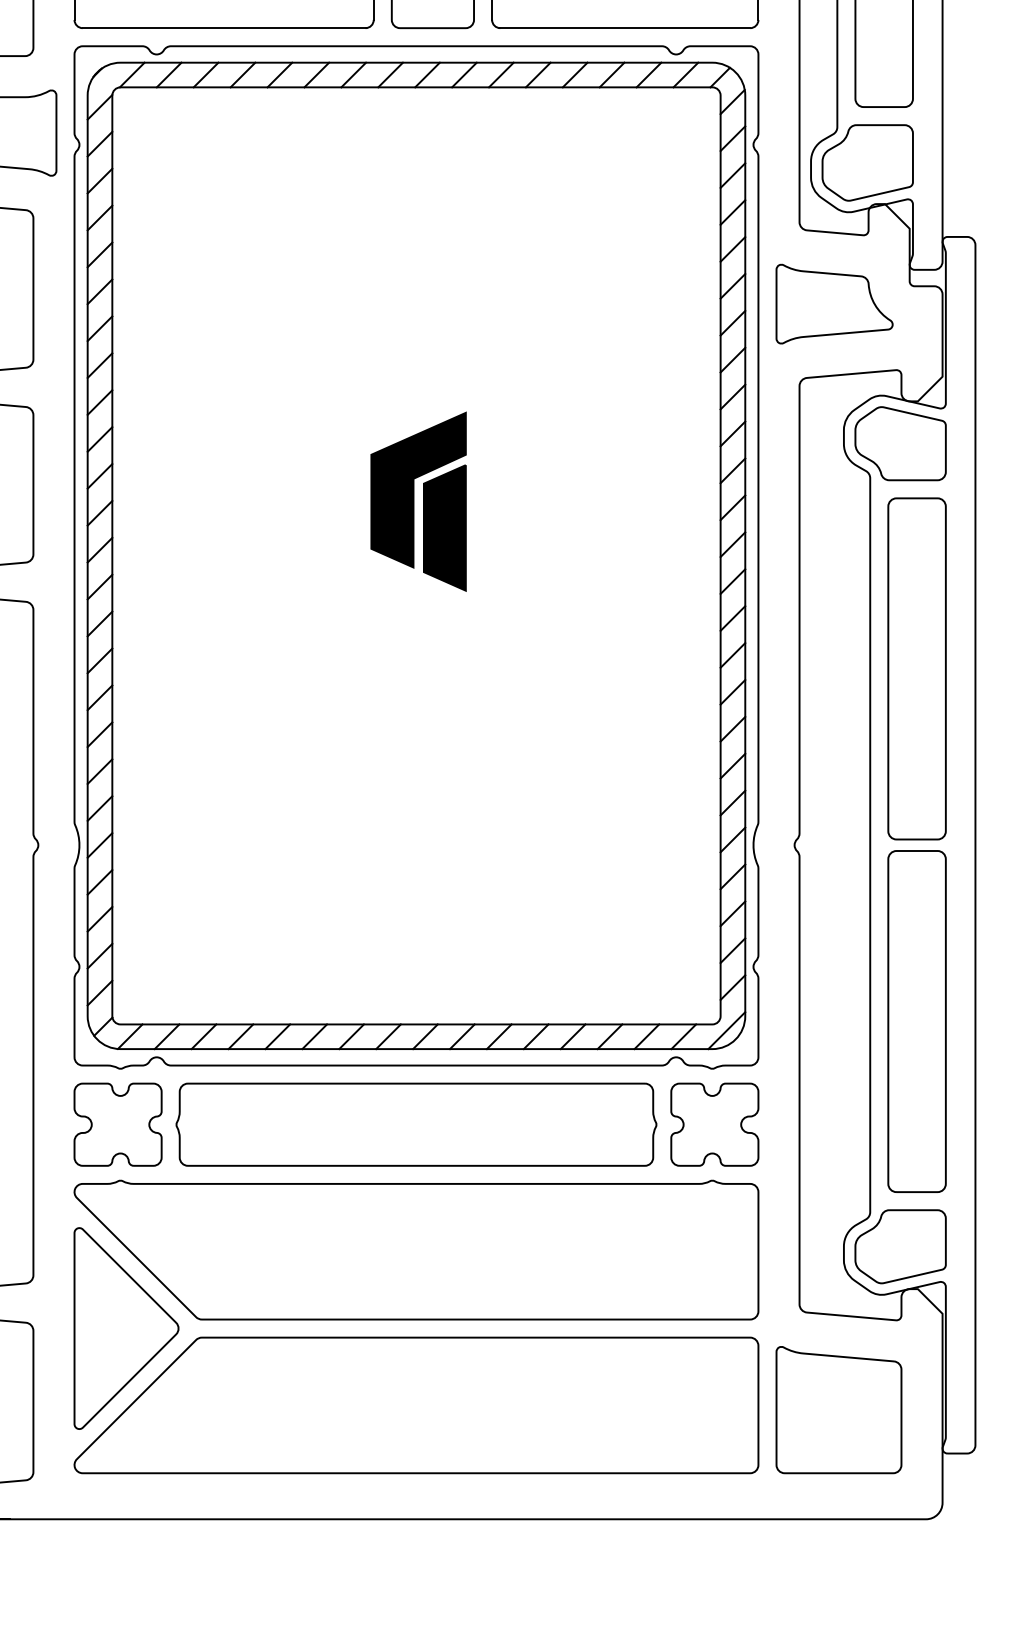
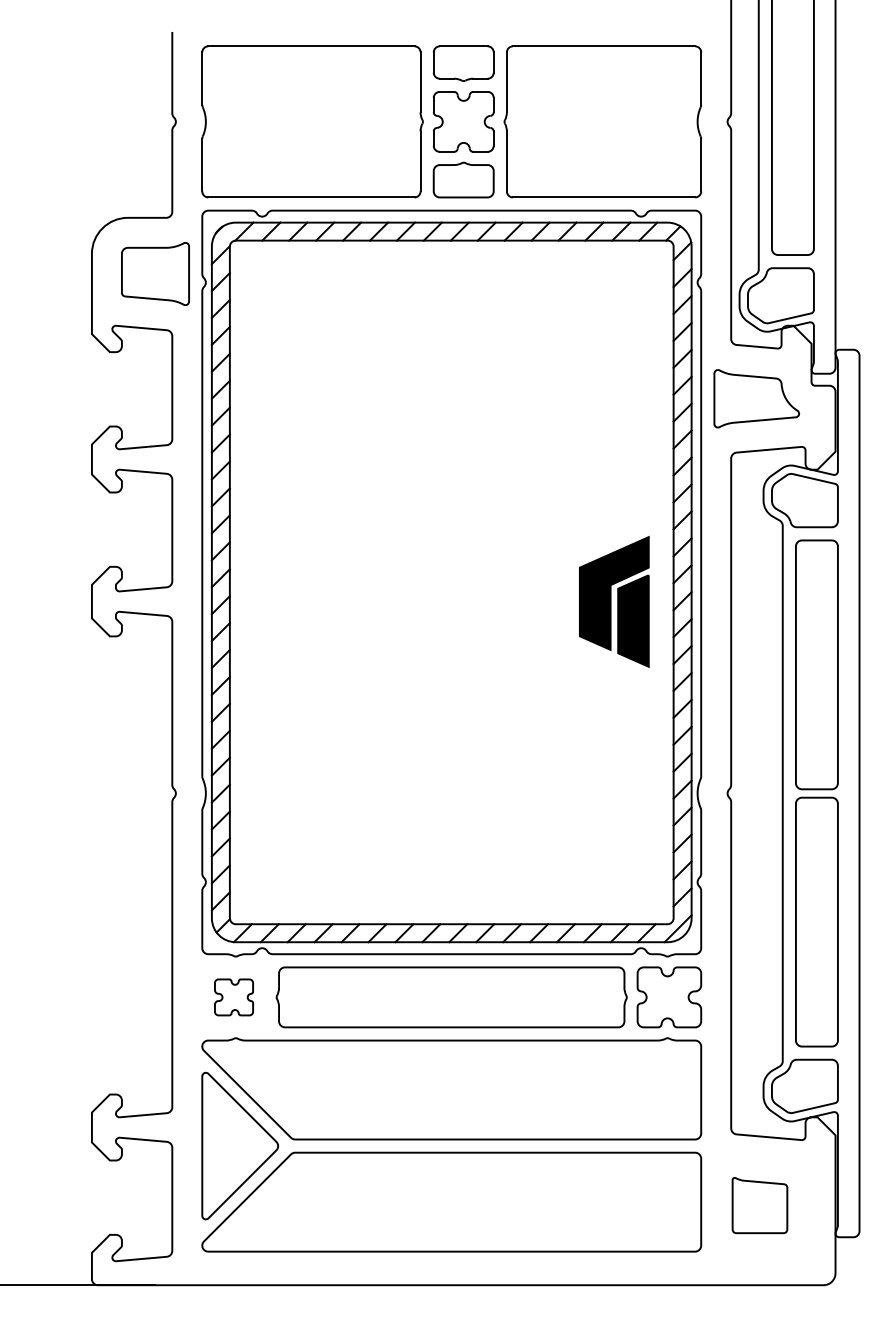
part: (418, 501) -> (614, 601), moved
part: (117, 1124) -> (233, 997), size x0.6
part: (838, 1410) -> (759, 1205), size x0.6

